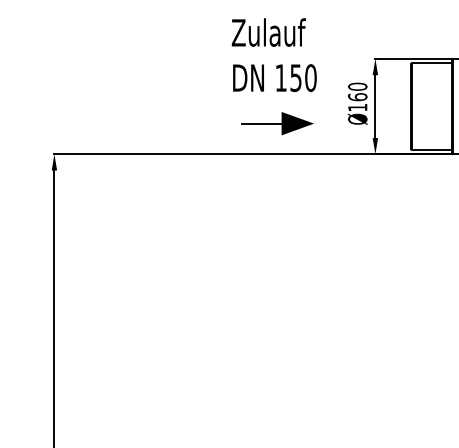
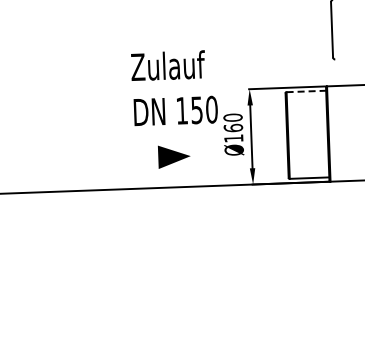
text: (273, 54) -> (173, 87), moved
line: (432, 63) -> (306, 91), solid -> dashed
line: (261, 123) -> (138, 157), removed

